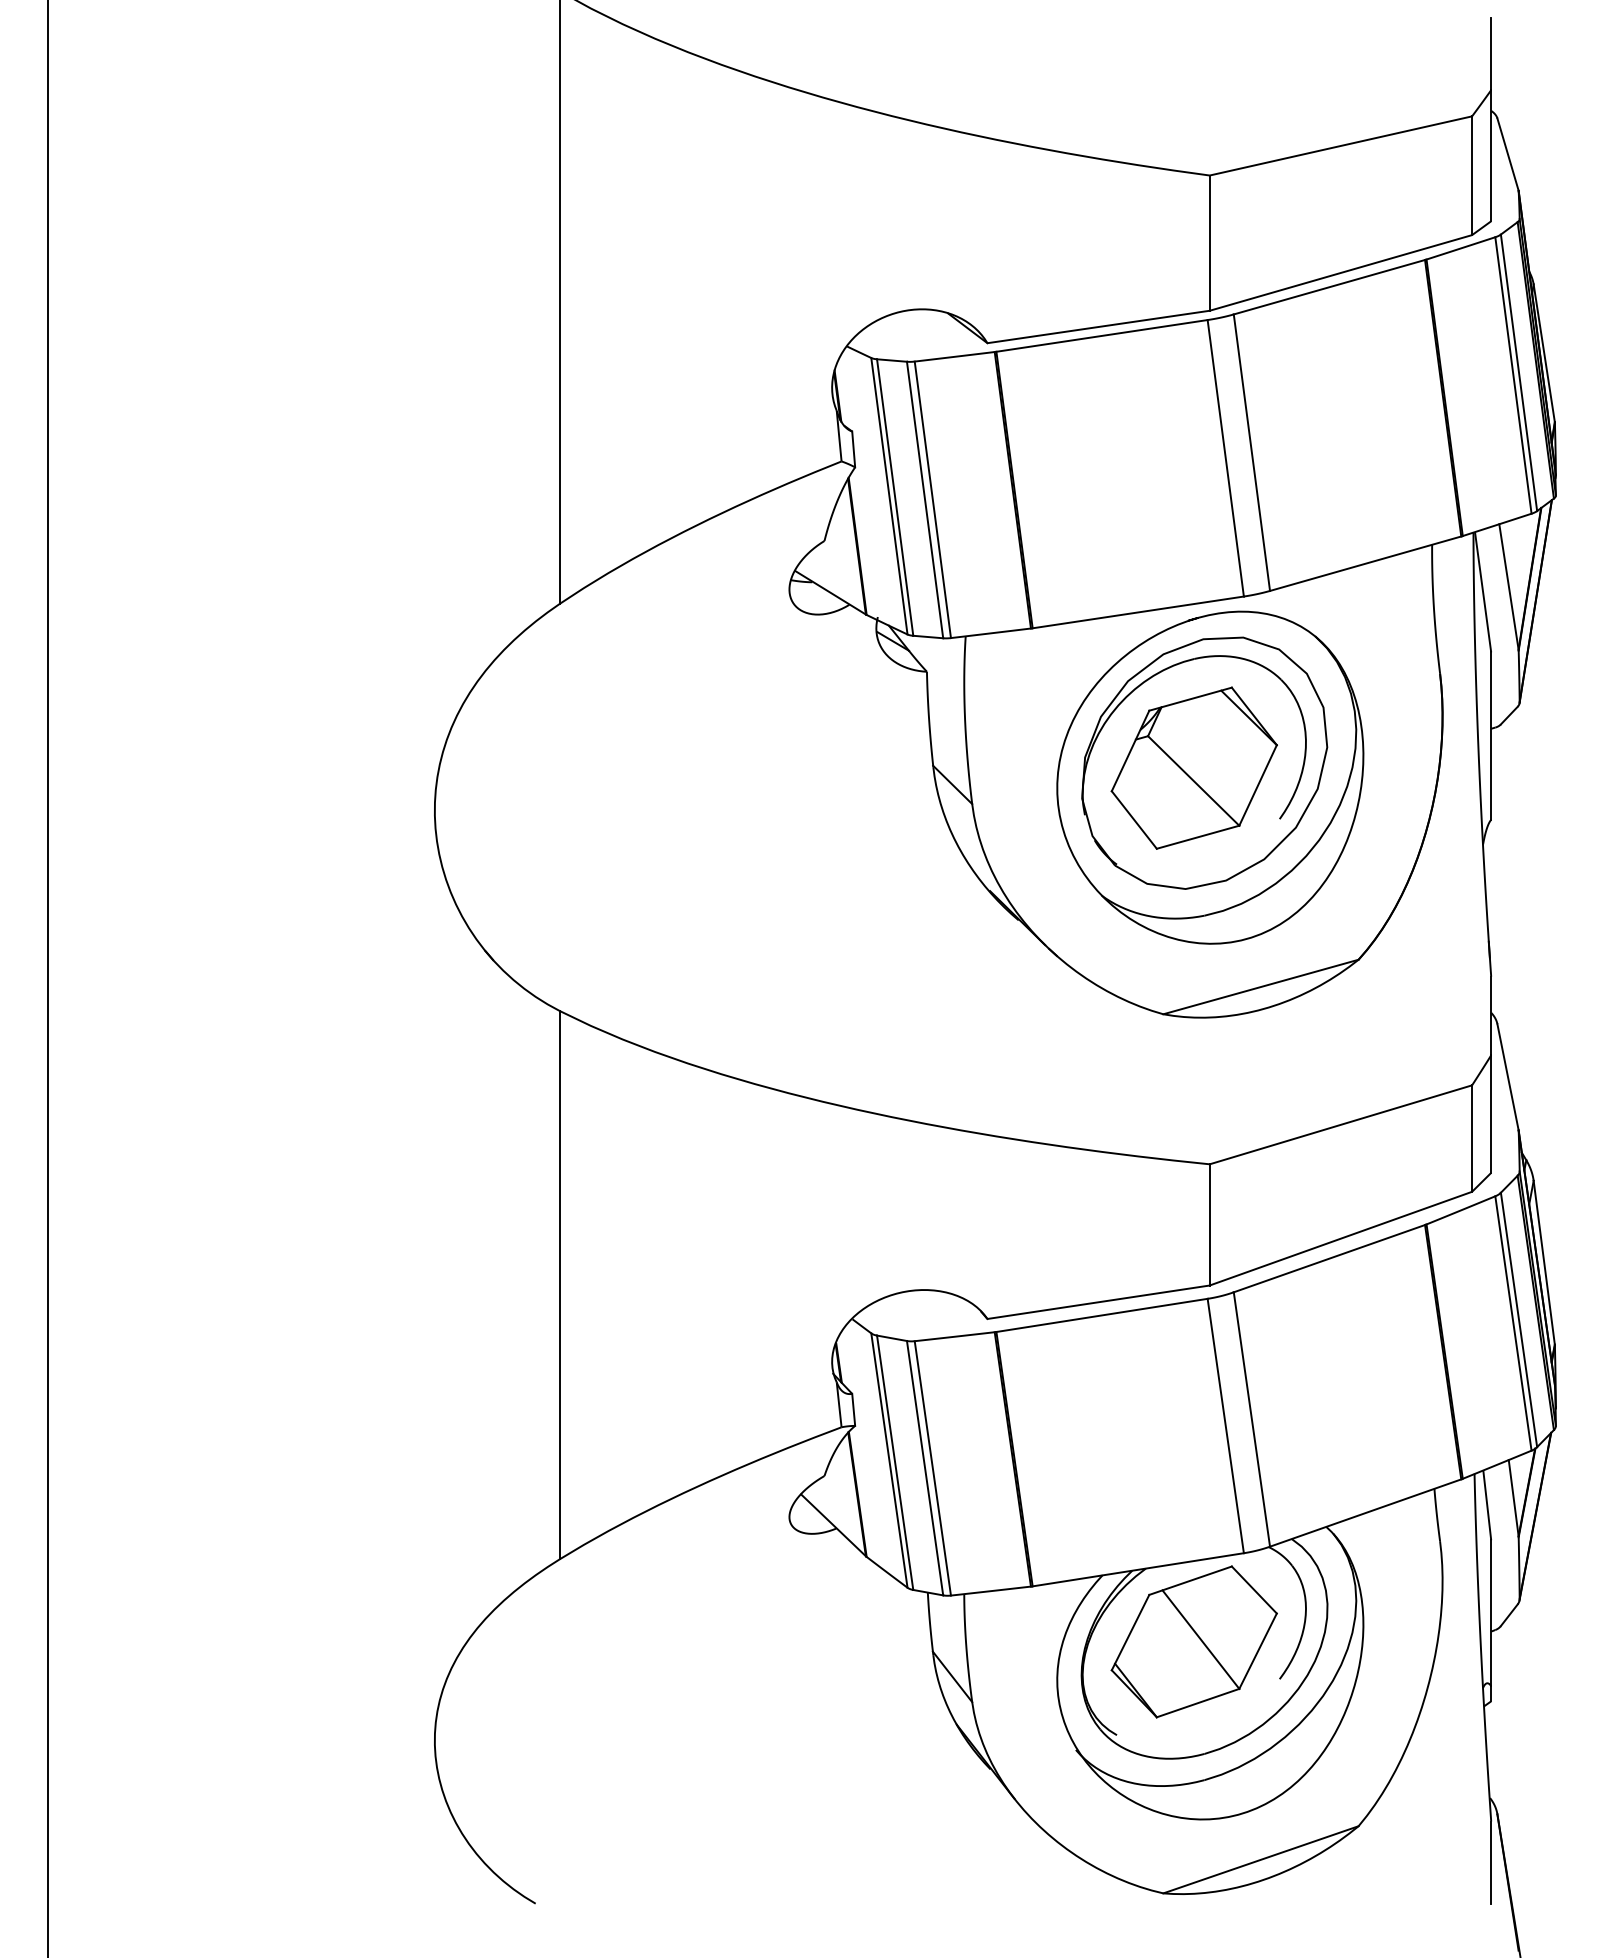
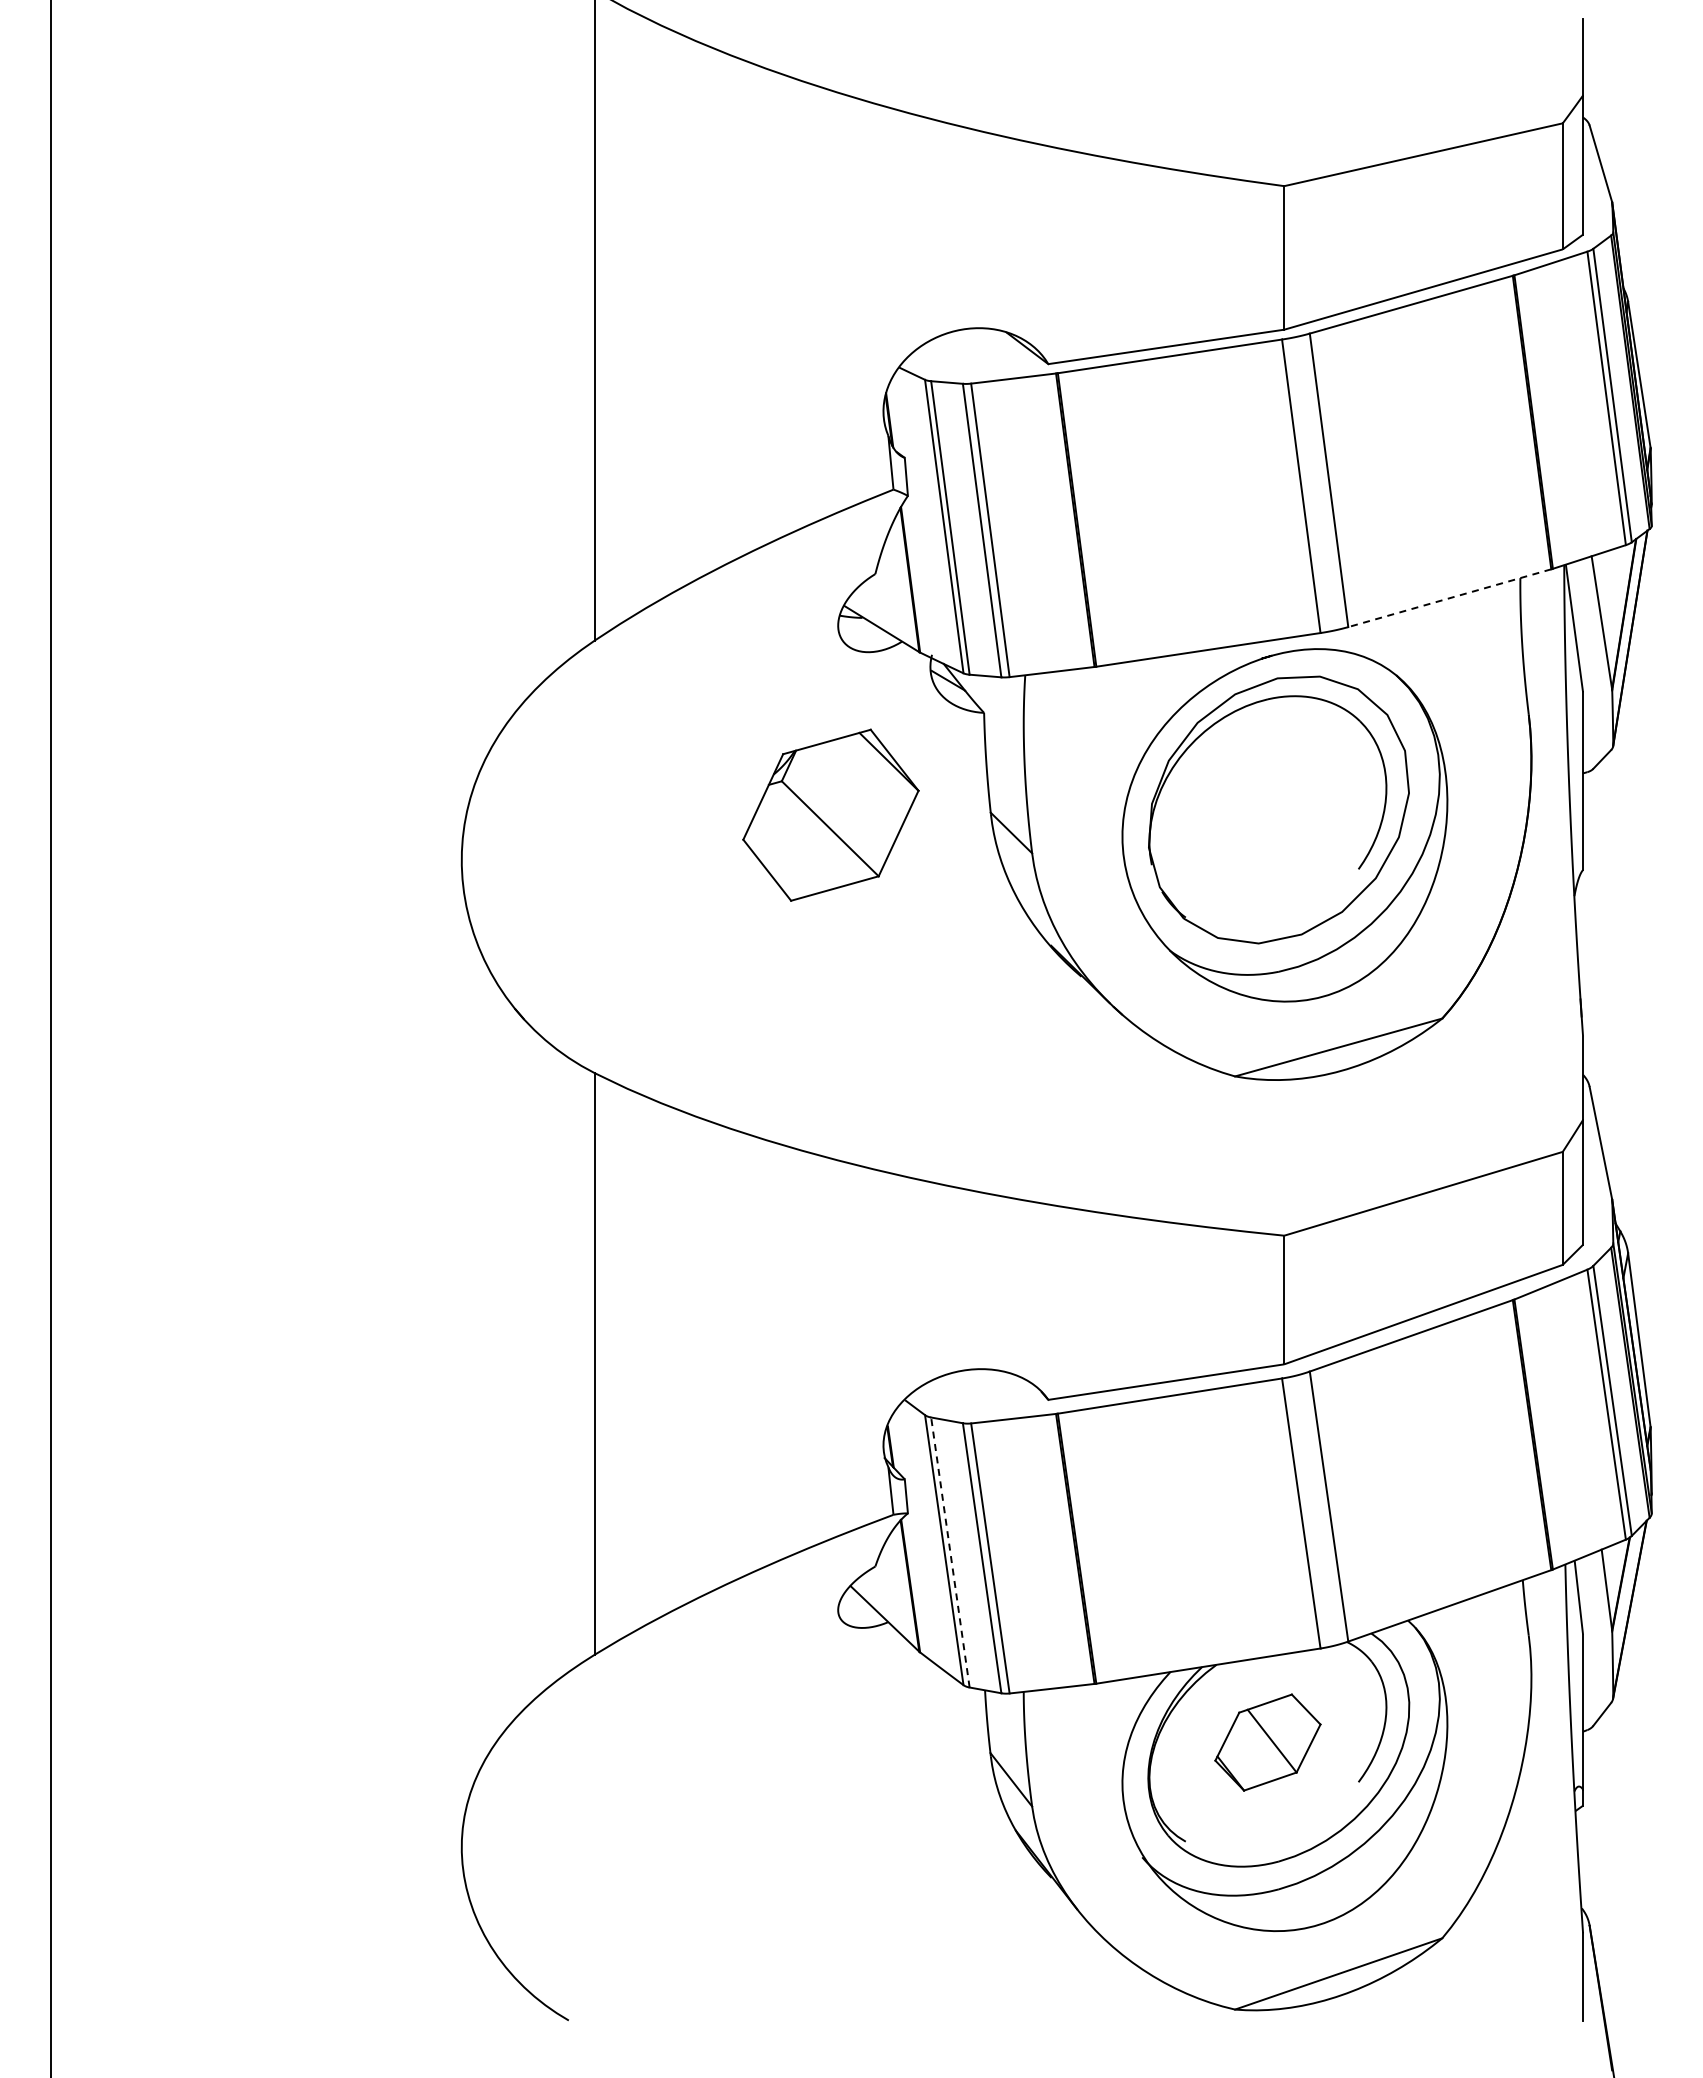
line: (1365, 564) -> (1449, 598), solid -> dashed
part: (1193, 767) -> (830, 814), moved
line: (895, 1462) -> (950, 1552), solid -> dashed
part: (1193, 1641) -> (1267, 1742), size x0.6

